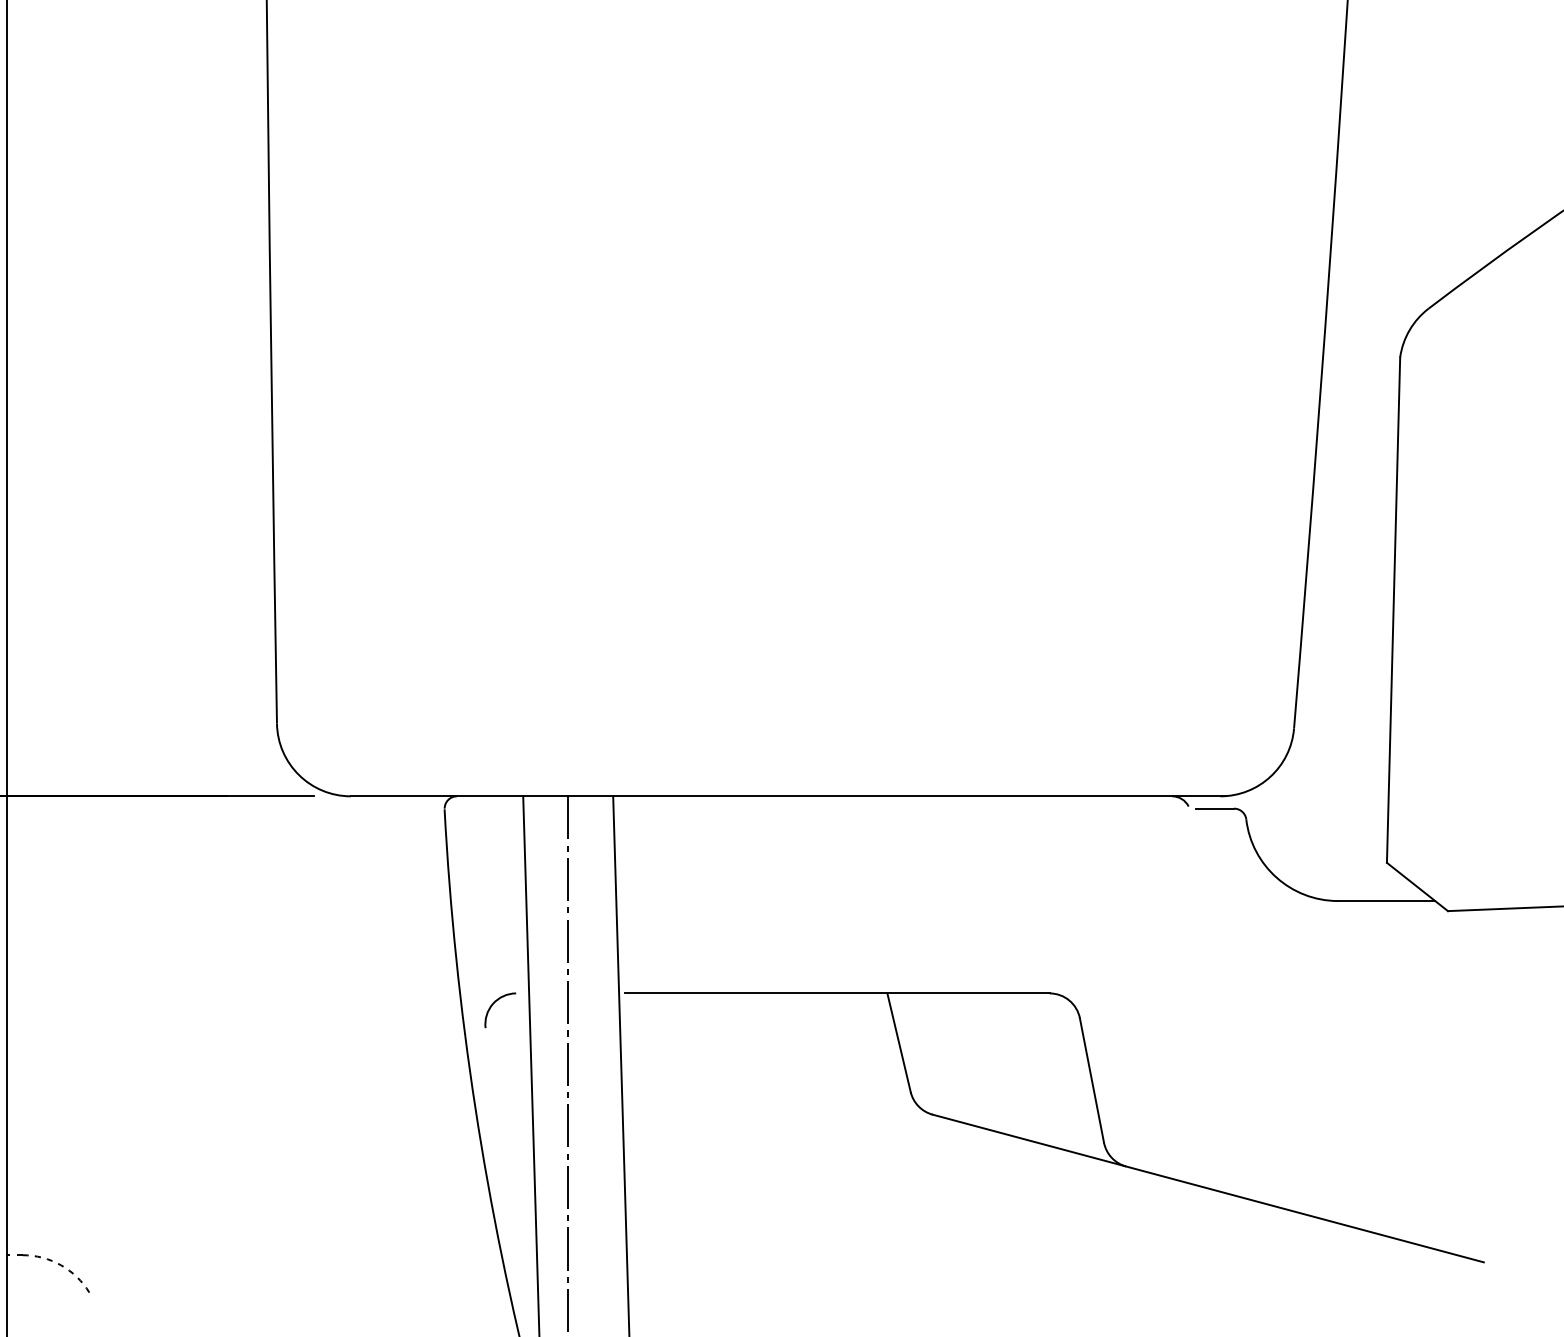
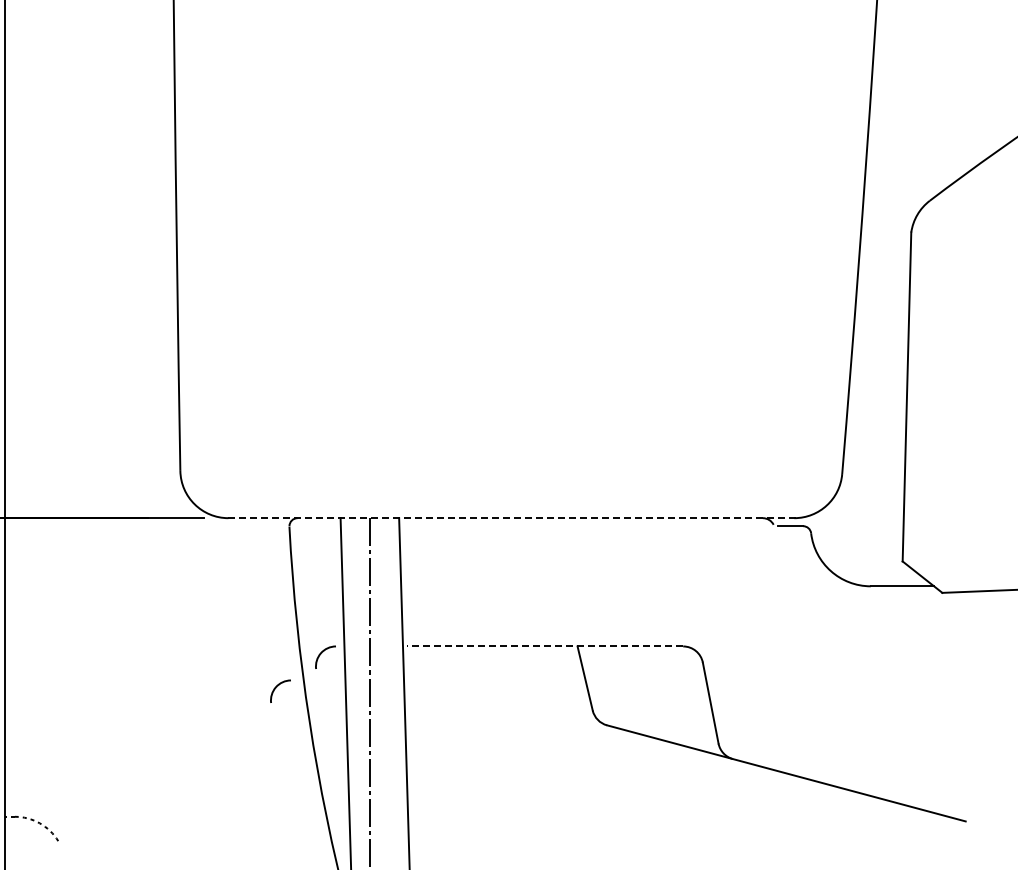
line: (788, 796) -> (513, 518), solid -> dashed
line: (836, 993) -> (544, 646), solid -> dashed
arc: (426, 1056) -> (277, 687), added

